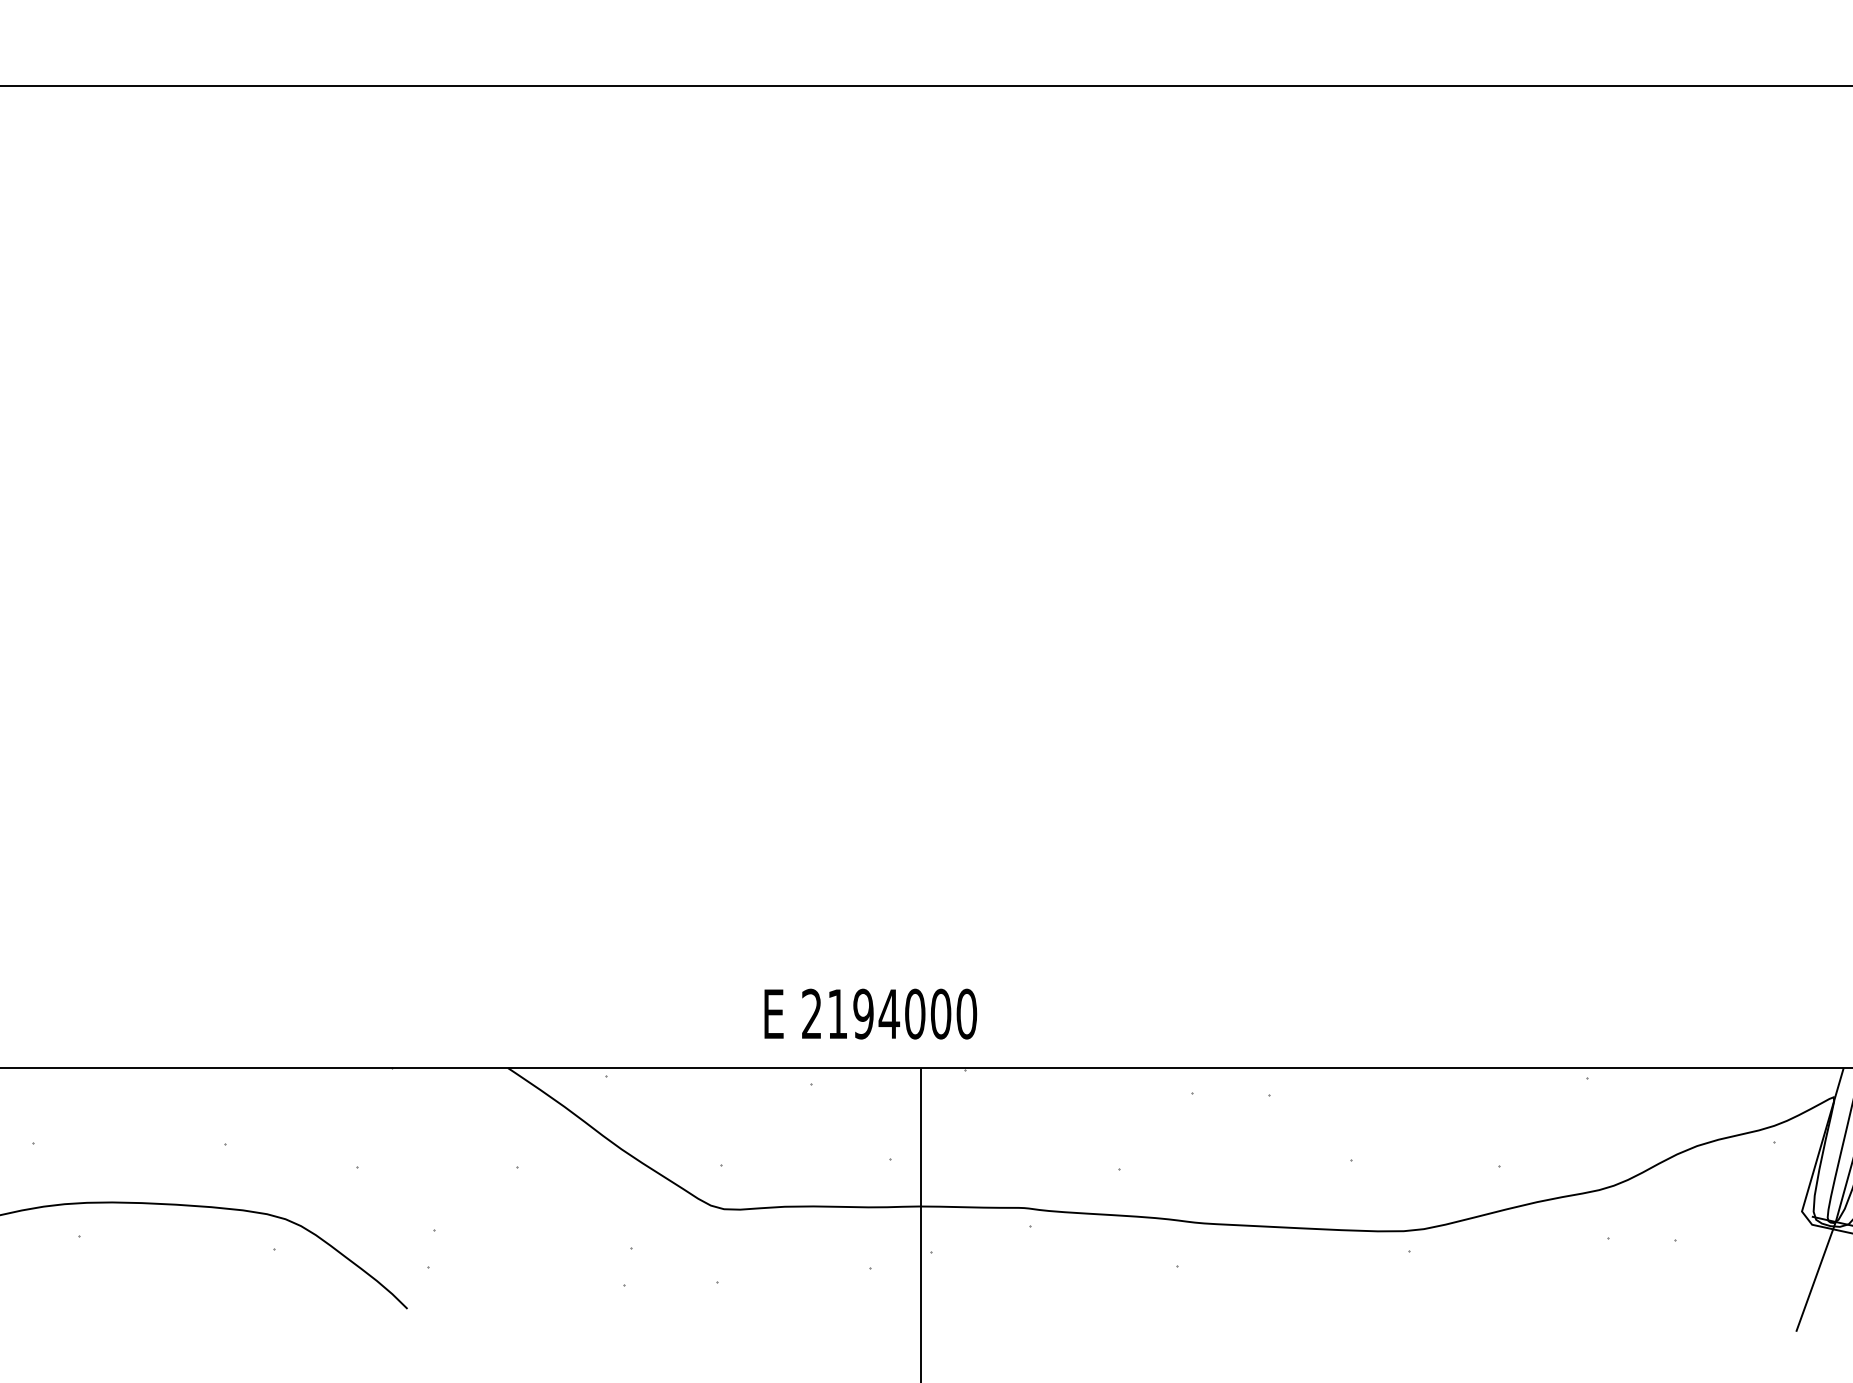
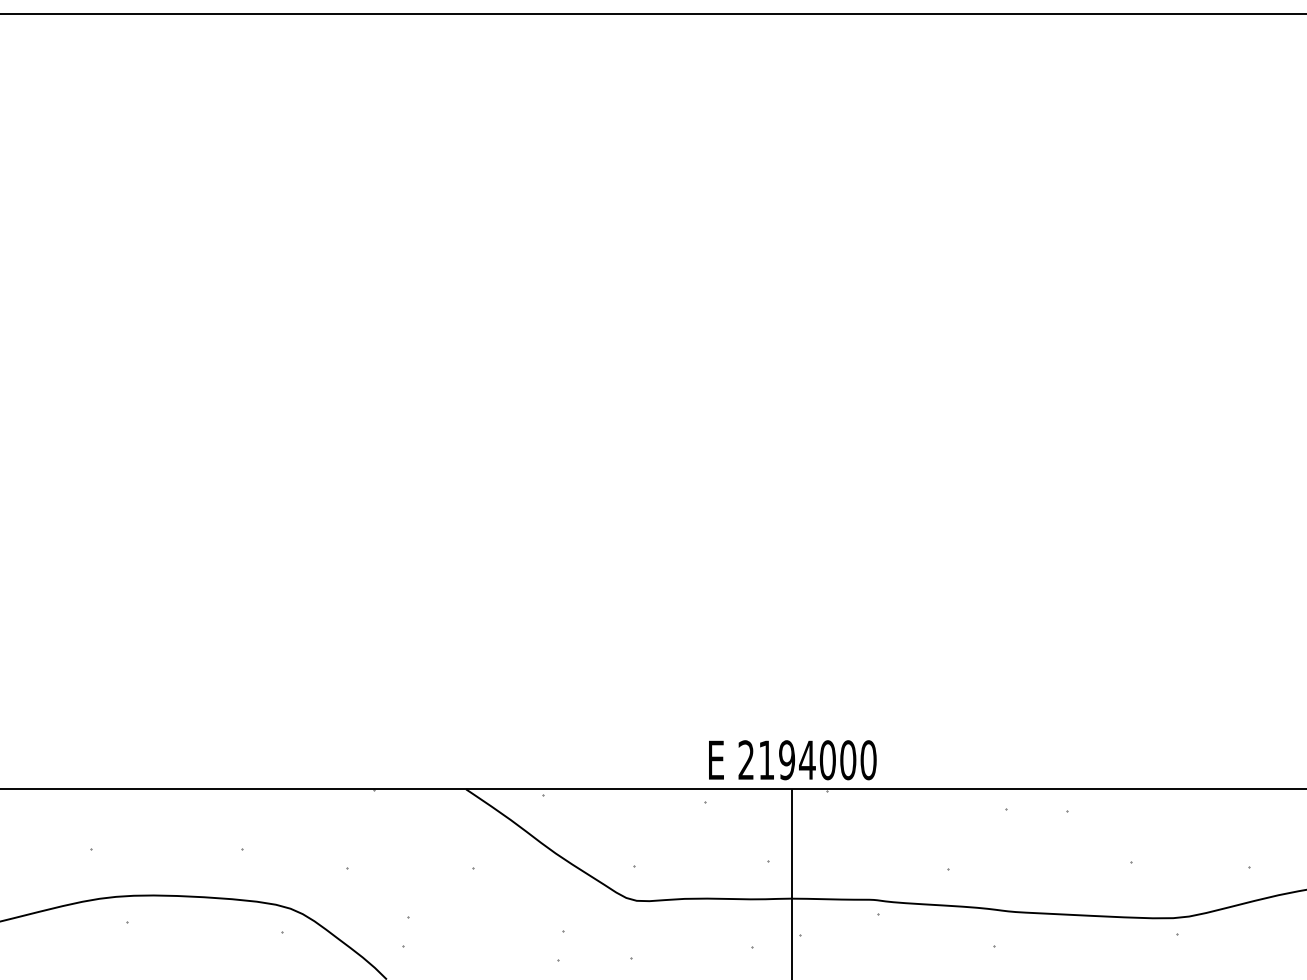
text: (870, 1013) -> (792, 759), moved

